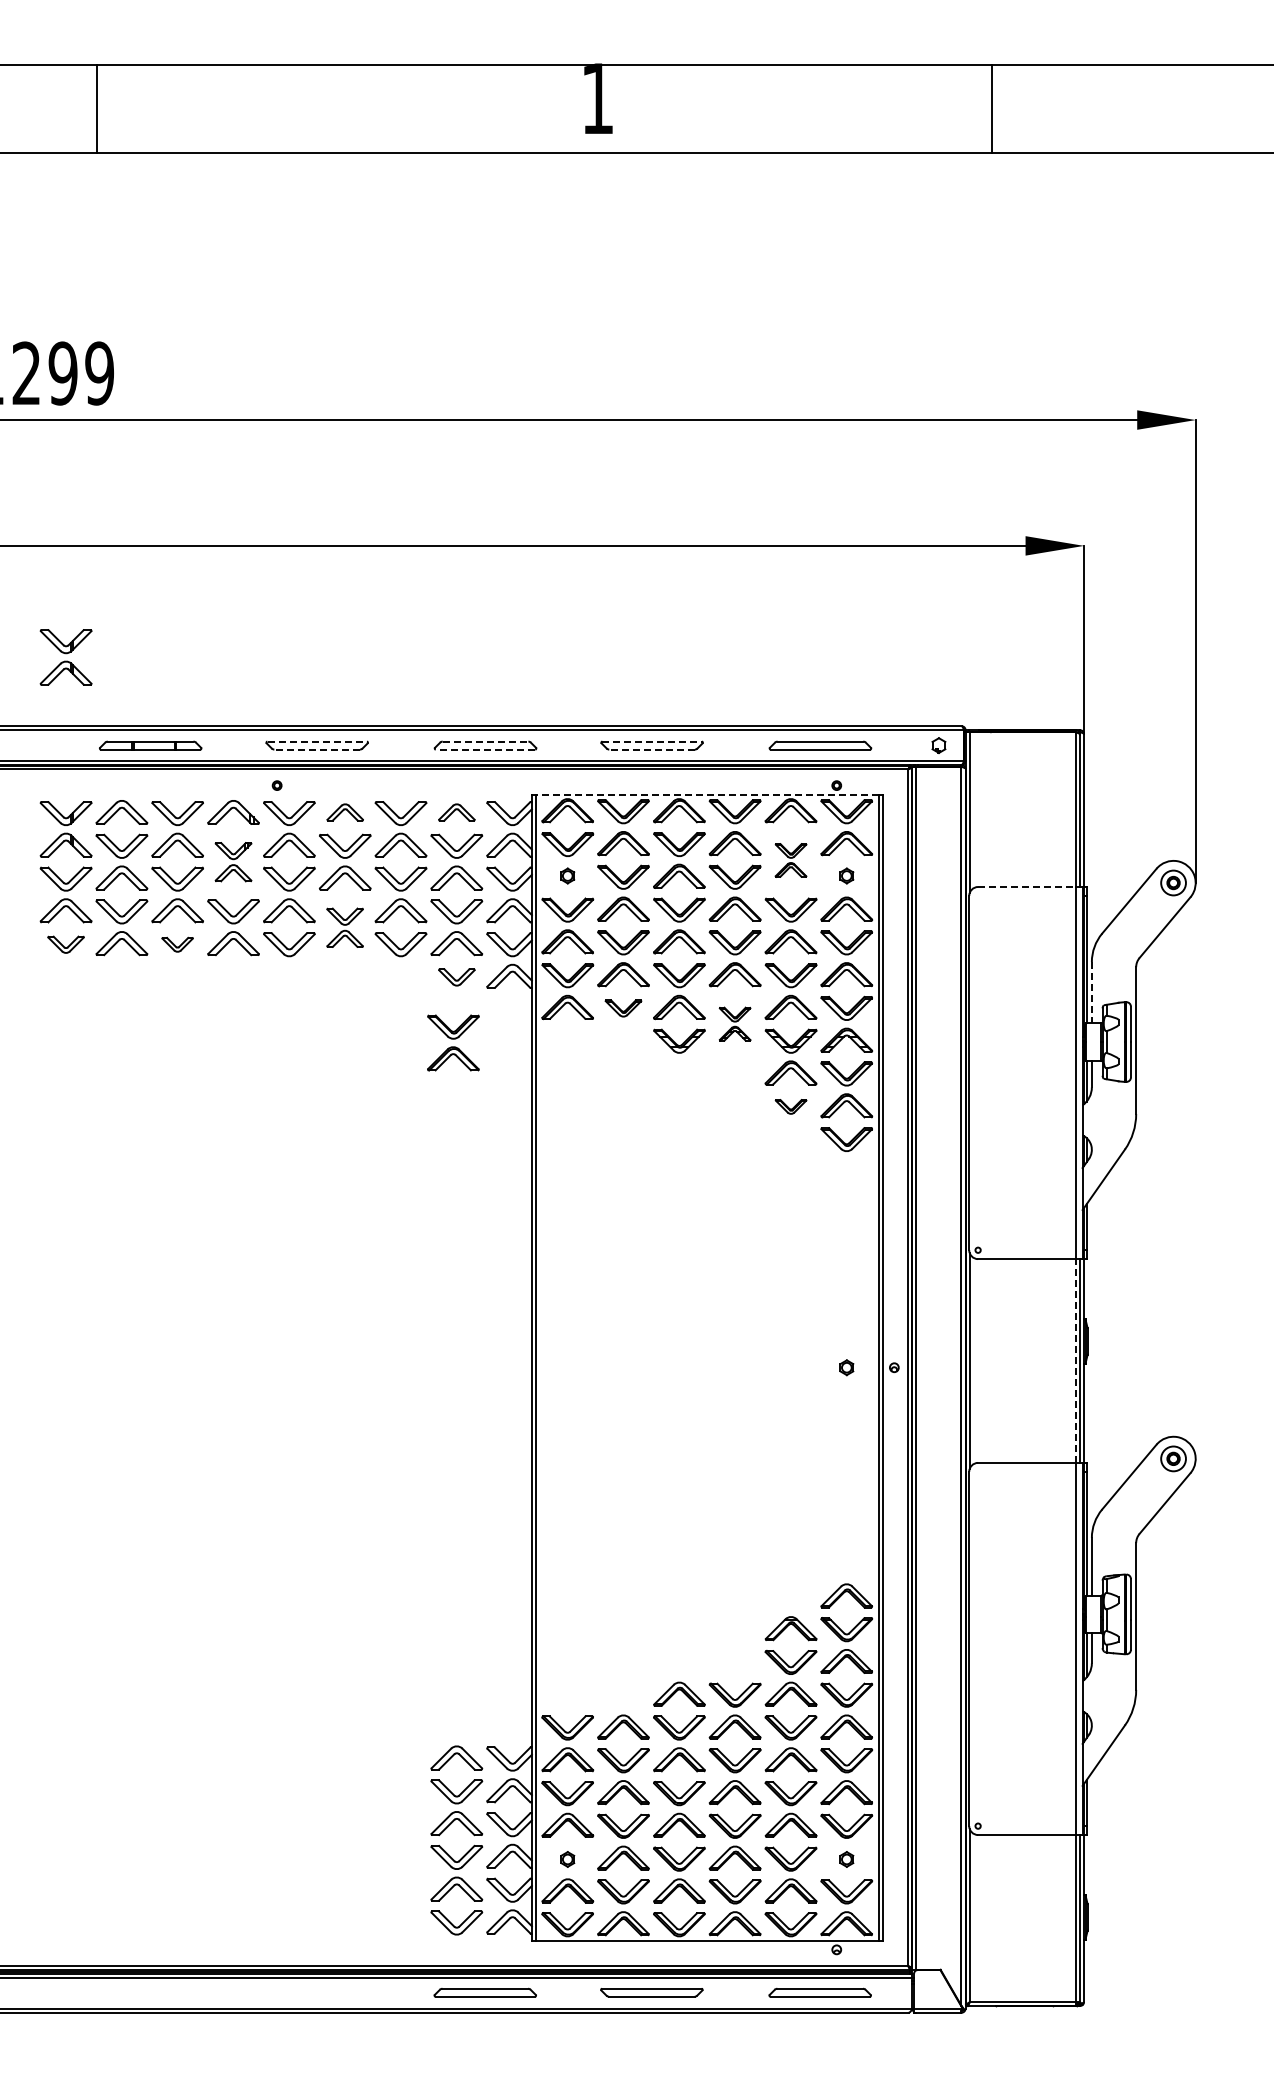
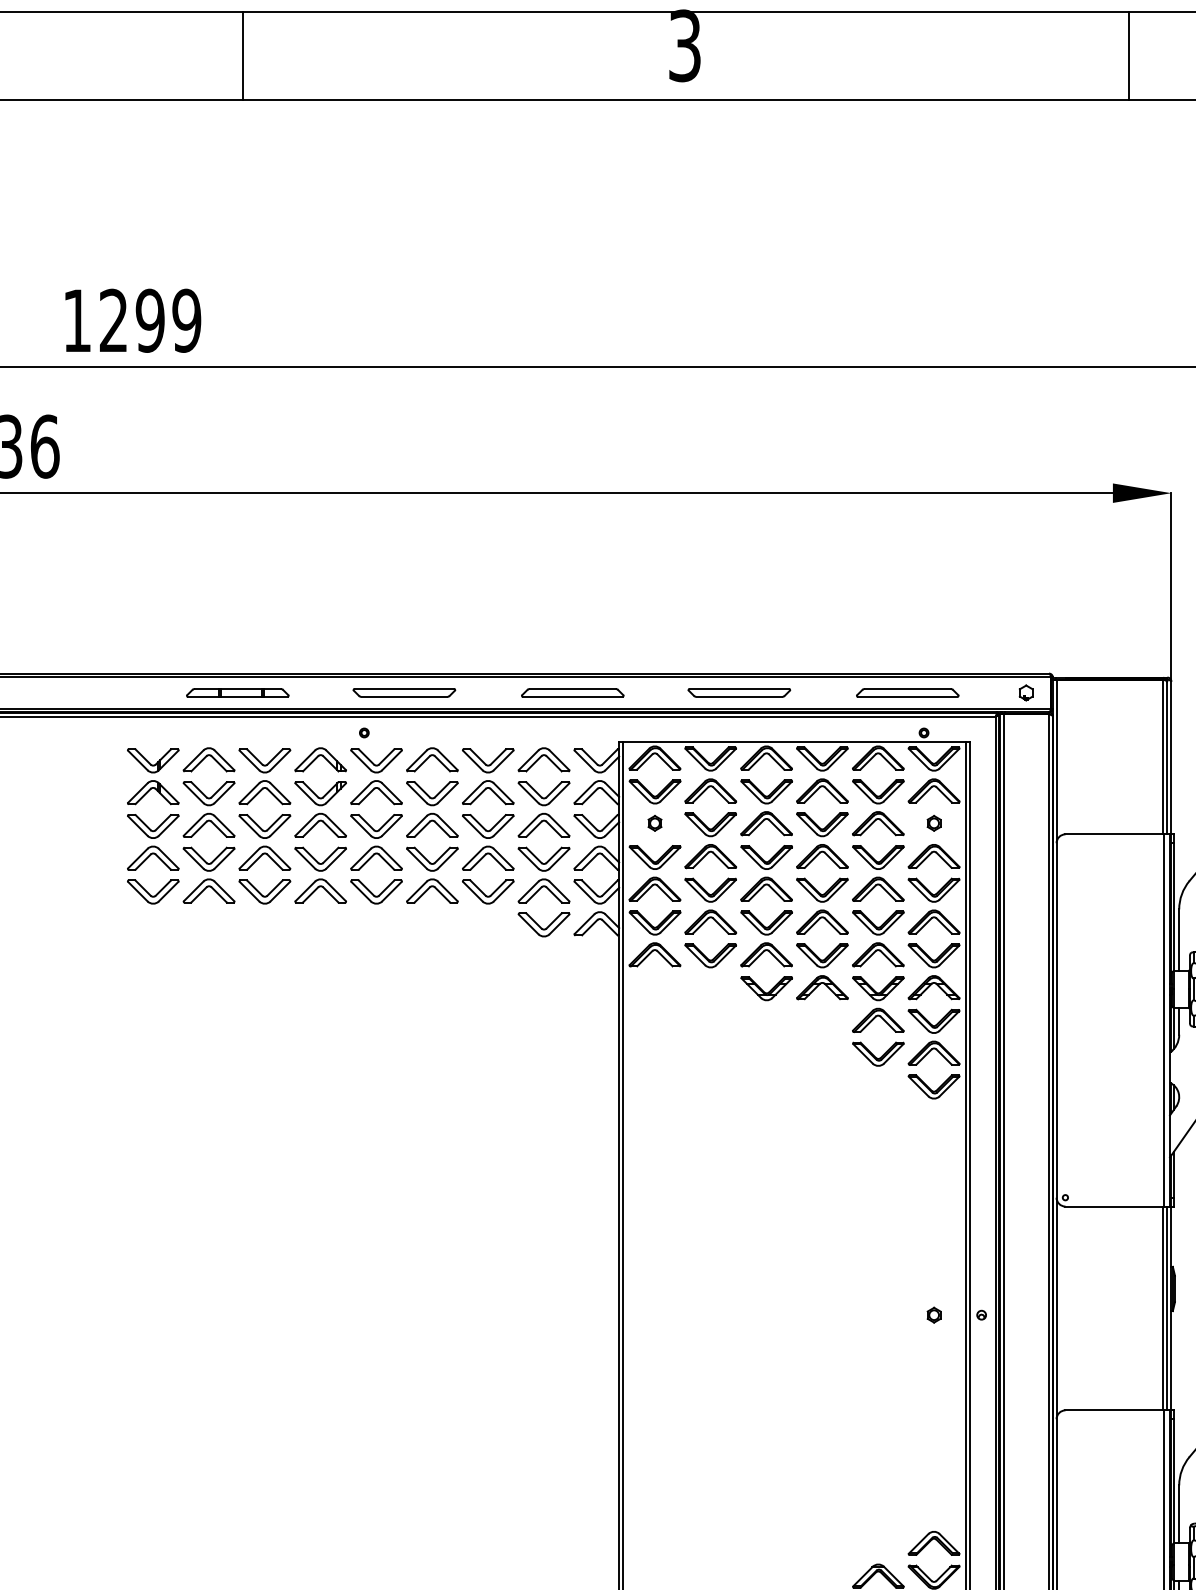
text: (597, 98) -> (684, 45), 1 -> 3
line: (96, 108) -> (242, 55), moved
line: (991, 108) -> (1128, 55), moved
part: (65, 657) -> (152, 604), removed
line: (317, 741) -> (404, 688), dashed -> solid
line: (485, 741) -> (572, 688), dashed -> solid
line: (652, 741) -> (739, 688), dashed -> solid
line: (317, 749) -> (404, 696), dashed -> solid
line: (485, 749) -> (572, 696), dashed -> solid
line: (652, 749) -> (739, 696), dashed -> solid
line: (706, 794) -> (793, 741), dashed -> solid
part: (345, 812) -> (432, 759), size x1.43
part: (456, 812) -> (543, 759), size x1.43
part: (790, 860) -> (877, 807), size x1.67
part: (233, 861) -> (320, 808), size x1.43
line: (1027, 887) -> (1114, 834), dashed -> solid
part: (344, 927) -> (431, 874), size x1.43
part: (65, 944) -> (152, 891), size x1.43
part: (177, 944) -> (264, 891), size x1.67
part: (456, 977) -> (543, 924), size x1.43
line: (1091, 992) -> (1178, 939), dashed -> solid
part: (623, 1008) -> (710, 955), size x1.43
part: (734, 1023) -> (821, 970), size x1.67
part: (453, 1042) -> (540, 989), removed
part: (790, 1106) -> (877, 1053), size x1.67
line: (1075, 1361) -> (1162, 1308), dashed -> solid

